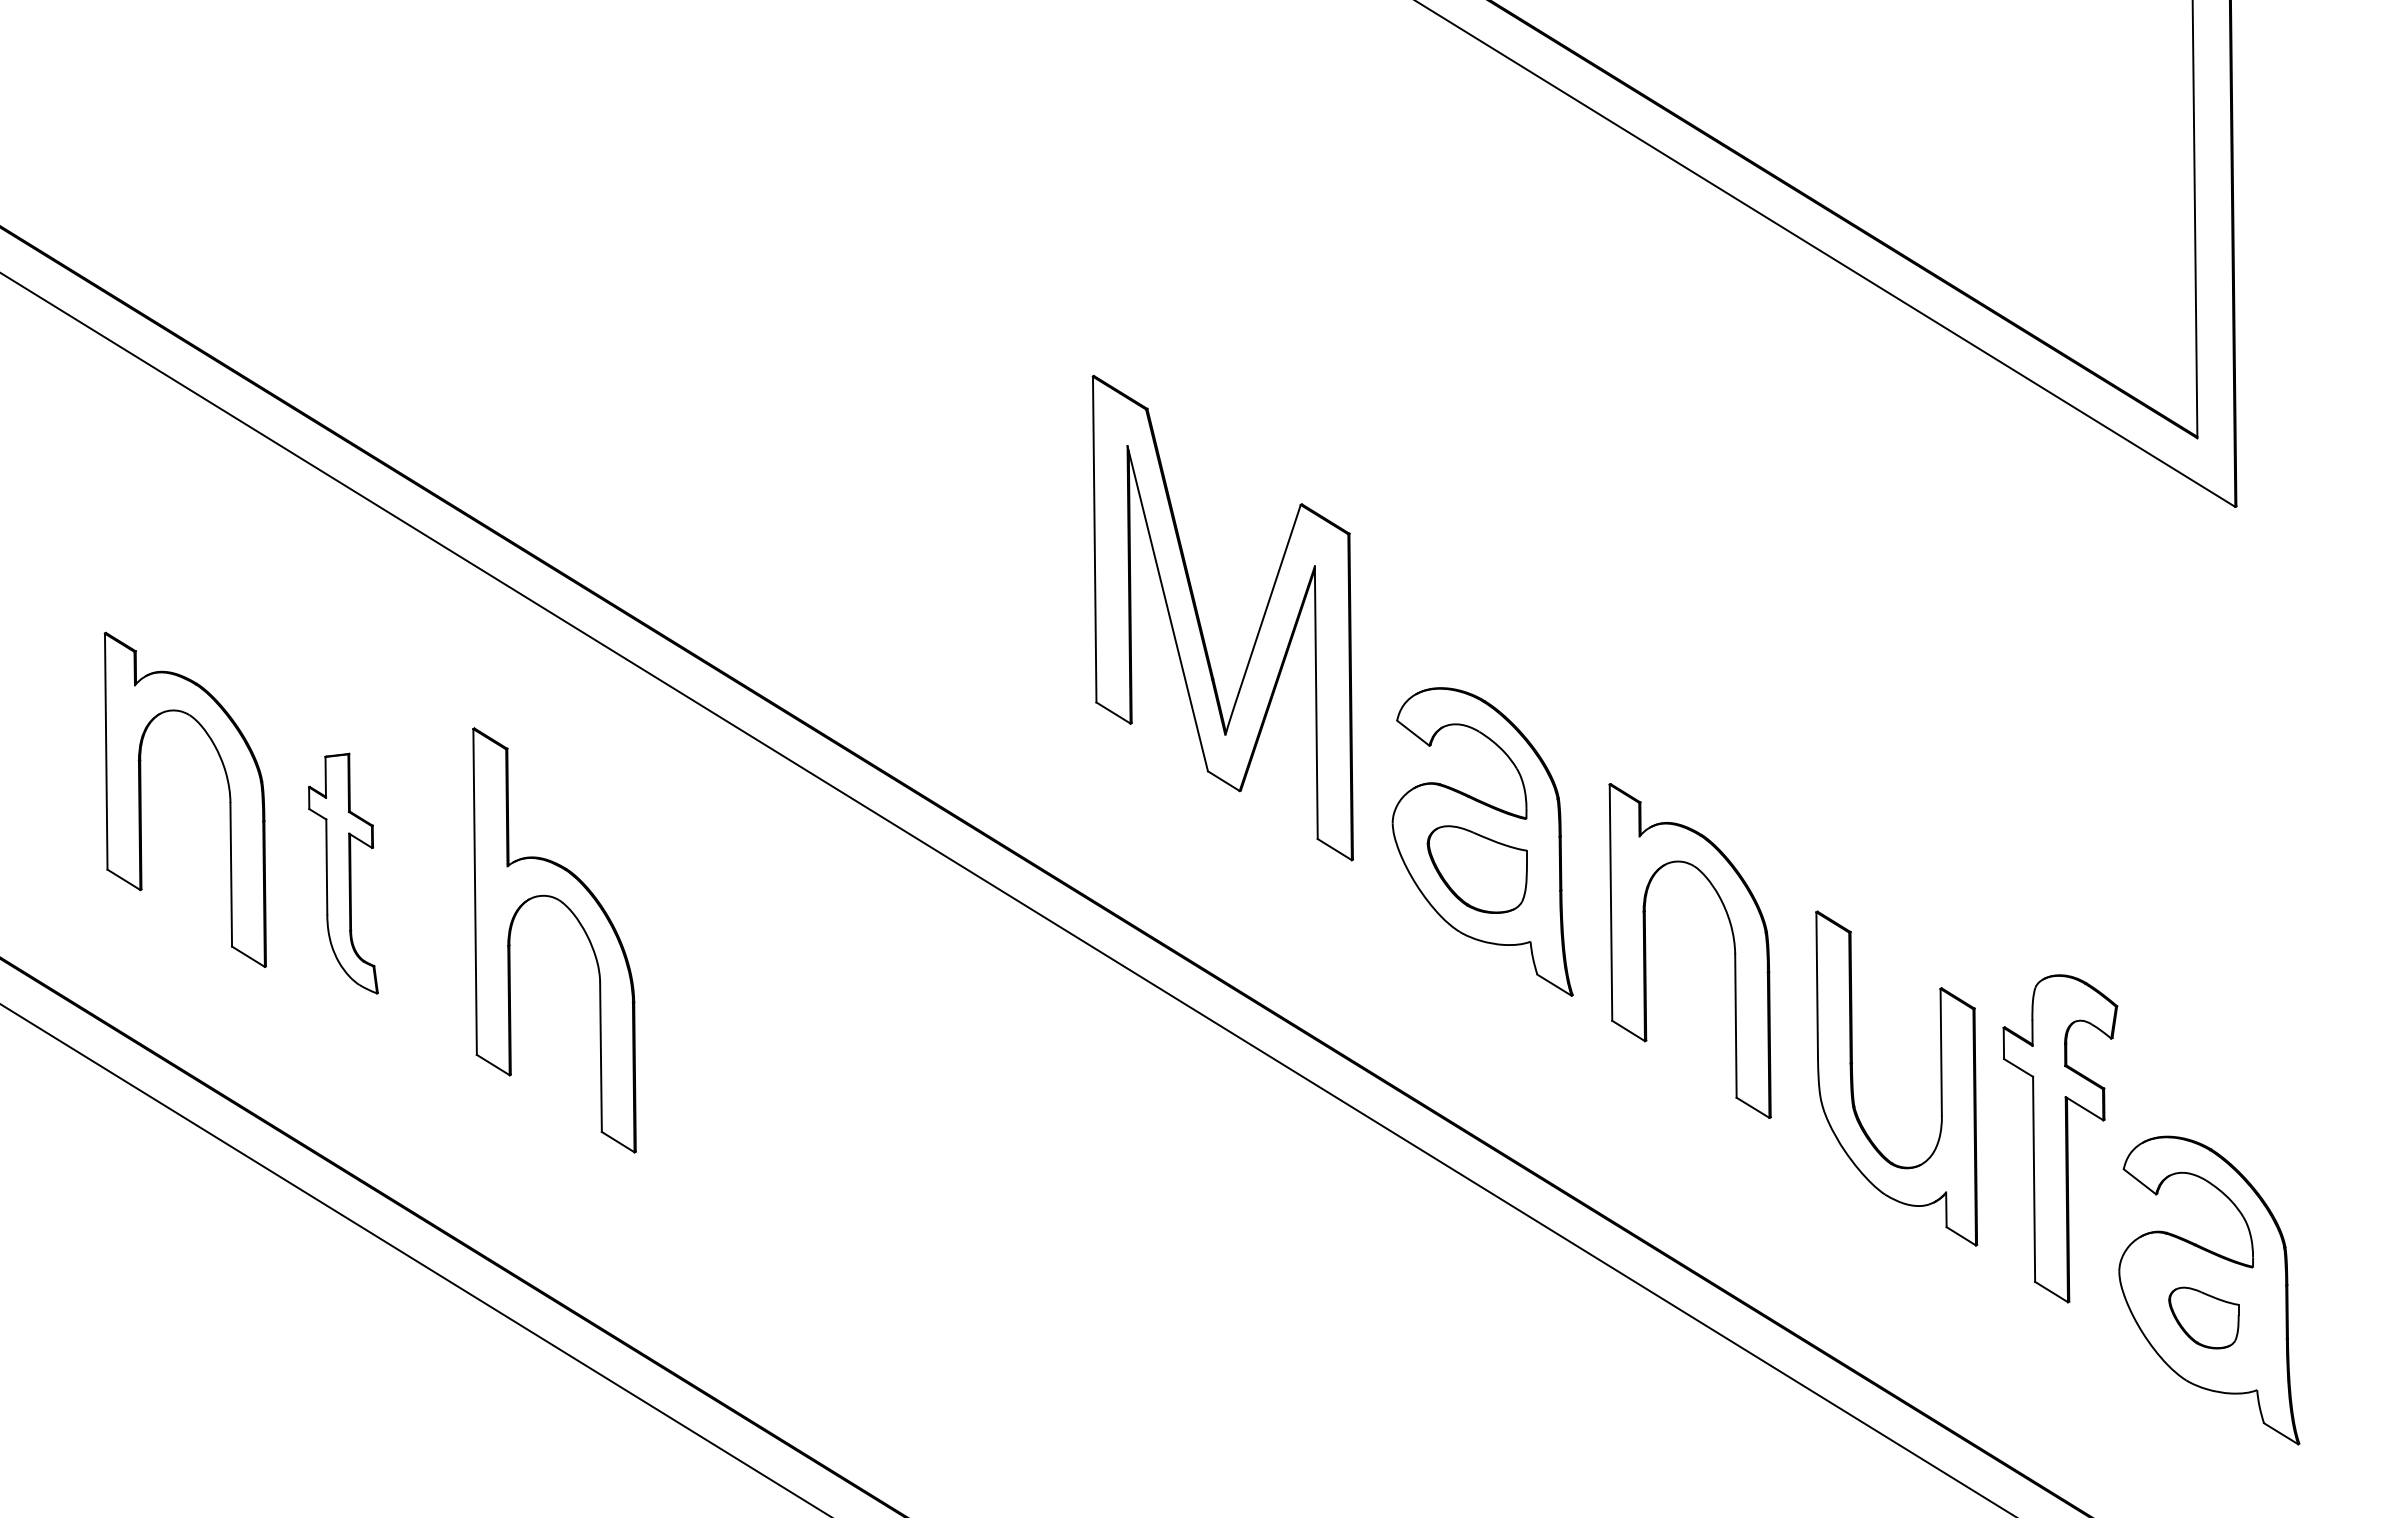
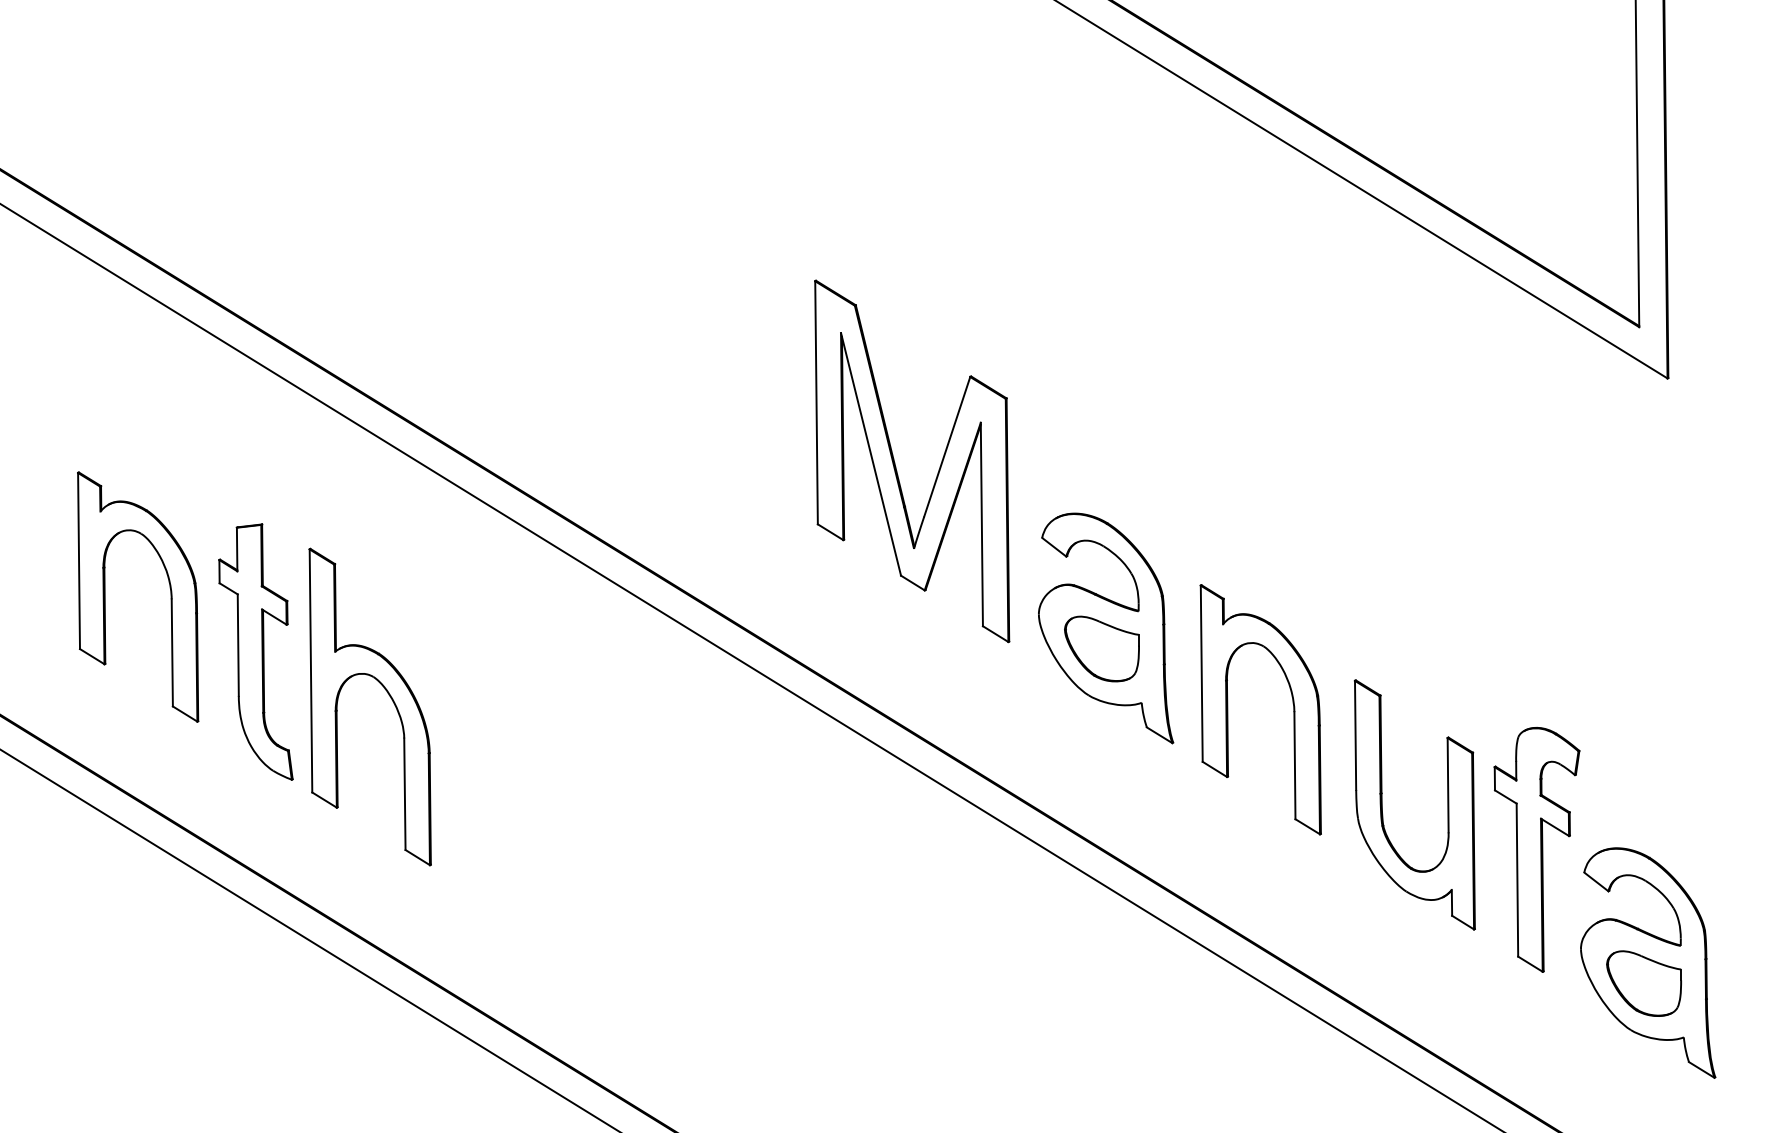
part: (343, 873) -> (256, 651), size x1.43
part: (579, 924) -> (388, 695), moved
part: (2203, 1317) -> (1643, 983), size x1.43

